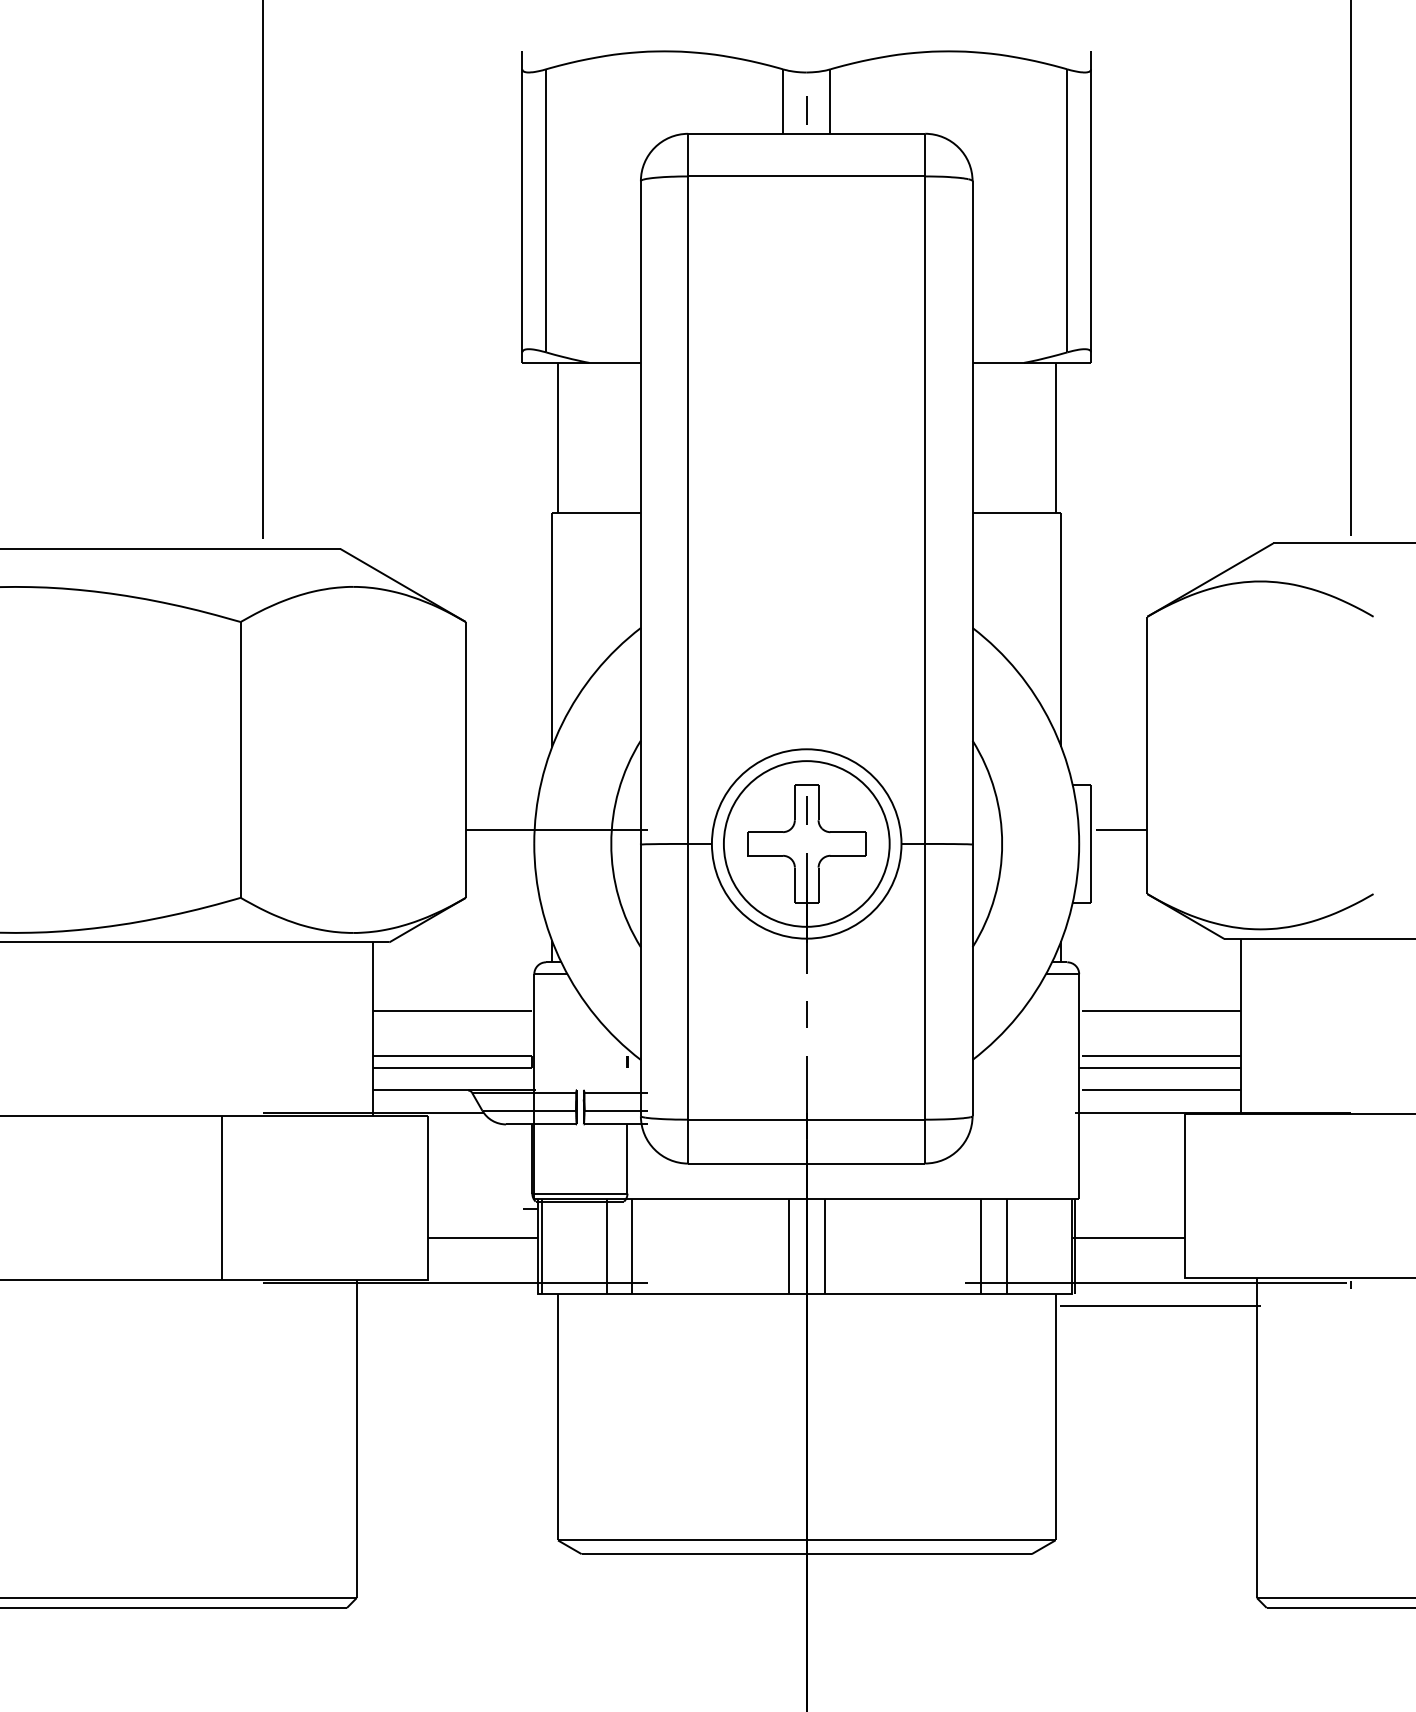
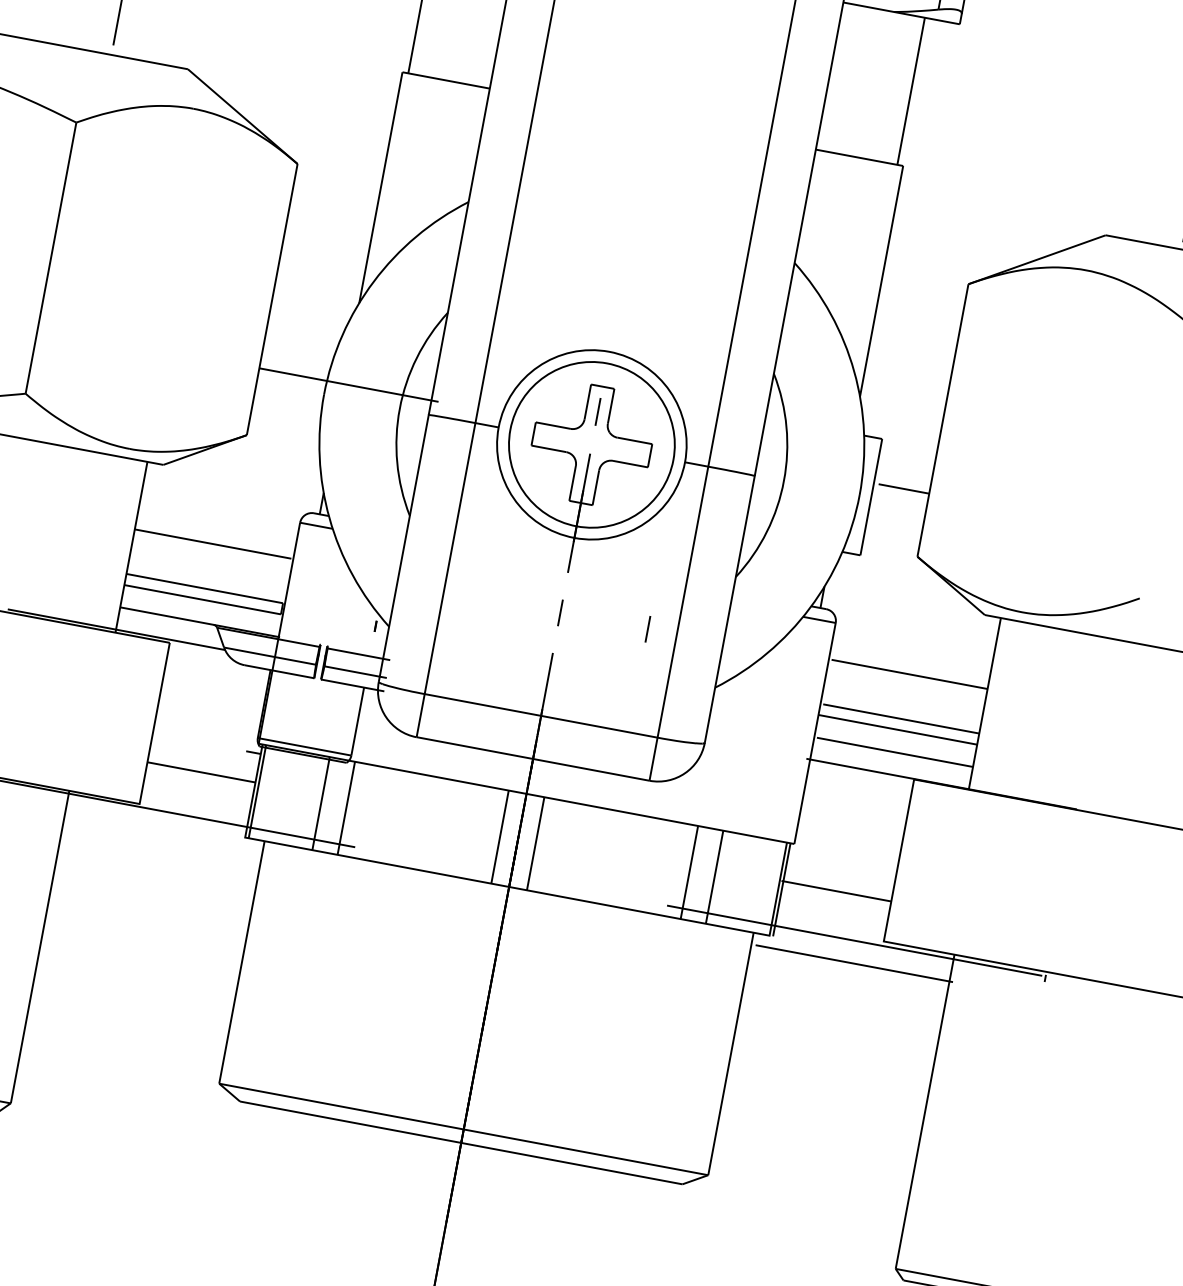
line: (895, 1014) -> (647, 628), added

